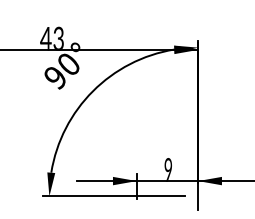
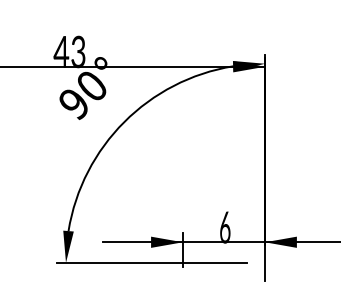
text: (168, 170) -> (225, 227), 9 -> 6

